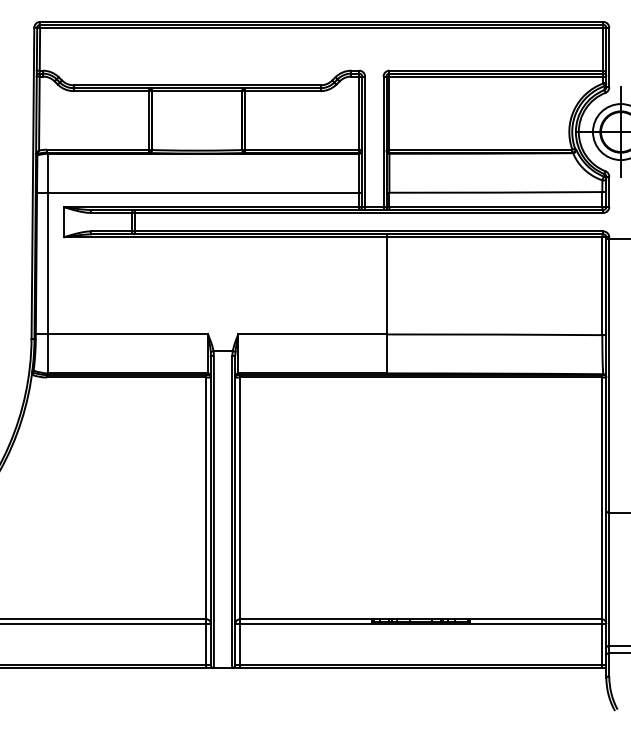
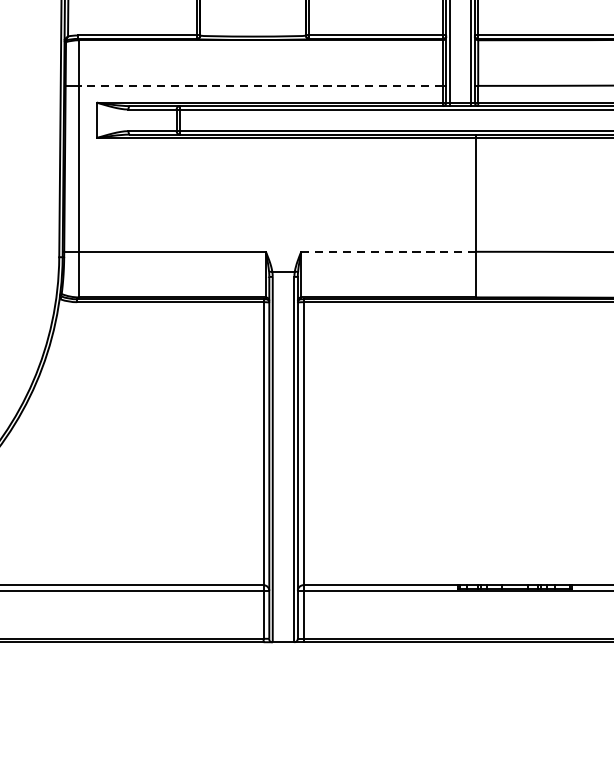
line: (203, 192) -> (260, 85), solid -> dashed
line: (313, 334) -> (389, 251), solid -> dashed

